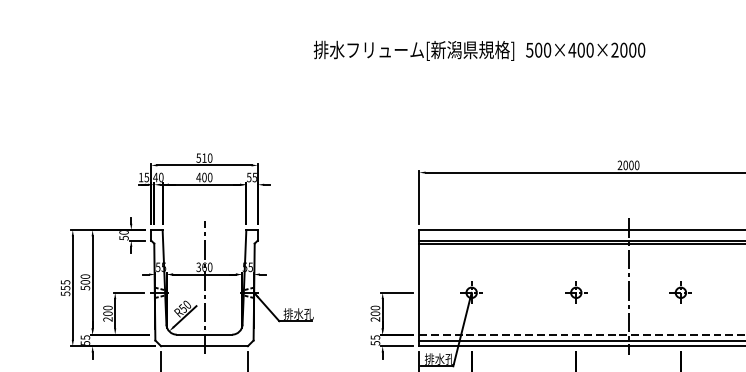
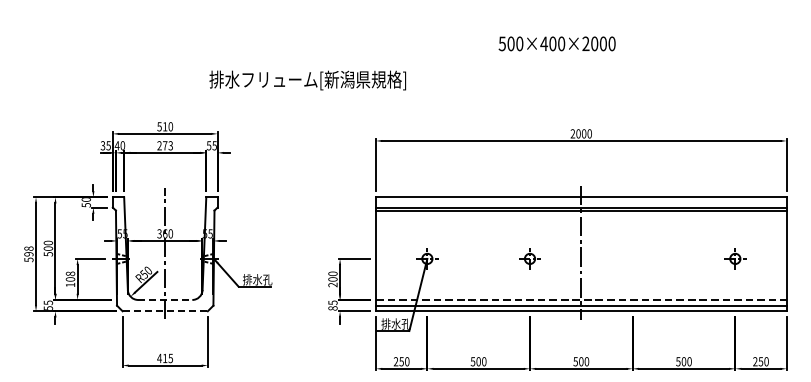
text: (584, 49) -> (556, 43), moved
text: (413, 50) -> (307, 80), moved
text: (140, 177) -> (102, 145), 15 -> 35
text: (204, 177) -> (165, 145), 400 -> 273
text: (65, 285) -> (28, 251), 555 -> 598
part: (680, 292) -> (632, 258), removed
text: (106, 313) -> (69, 279), 200 -> 108
line: (204, 334) -> (165, 299), solid -> dashed
text: (374, 343) -> (332, 308), 55 -> 85
line: (204, 346) -> (165, 311), solid -> dashed

